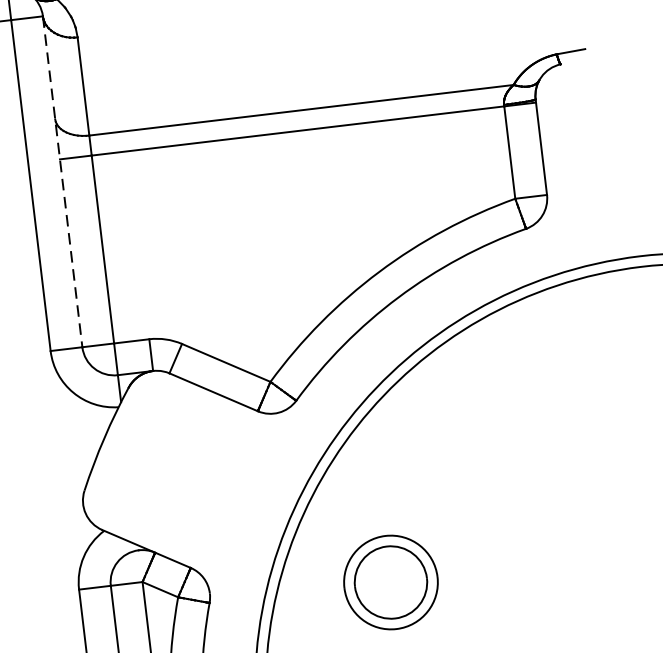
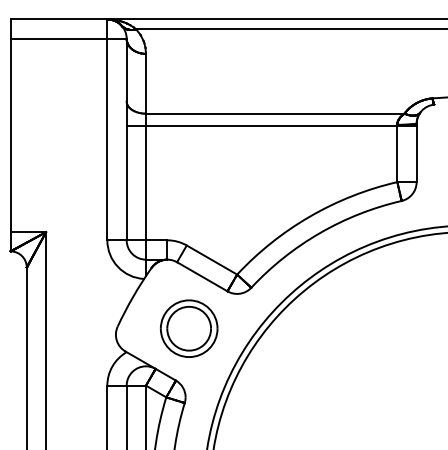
line: (62, 181) -> (126, 139), dashed -> solid
part: (391, 582) -> (189, 328), moved

